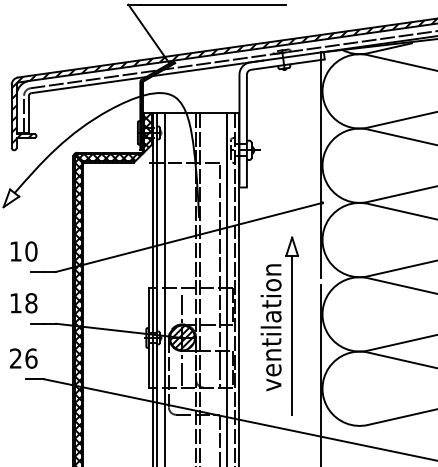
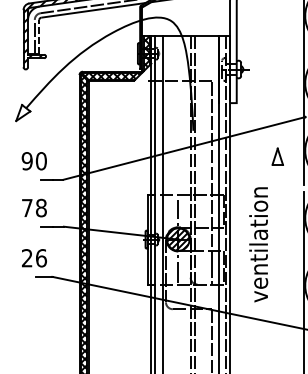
line: (29, 114) -> (39, 37), solid -> dashed
text: (15, 251) -> (26, 161), 10 -> 90
text: (15, 303) -> (26, 208), 18 -> 78
text: (270, 327) -> (258, 244), moved
line: (292, 334) -> (278, 236), removed

